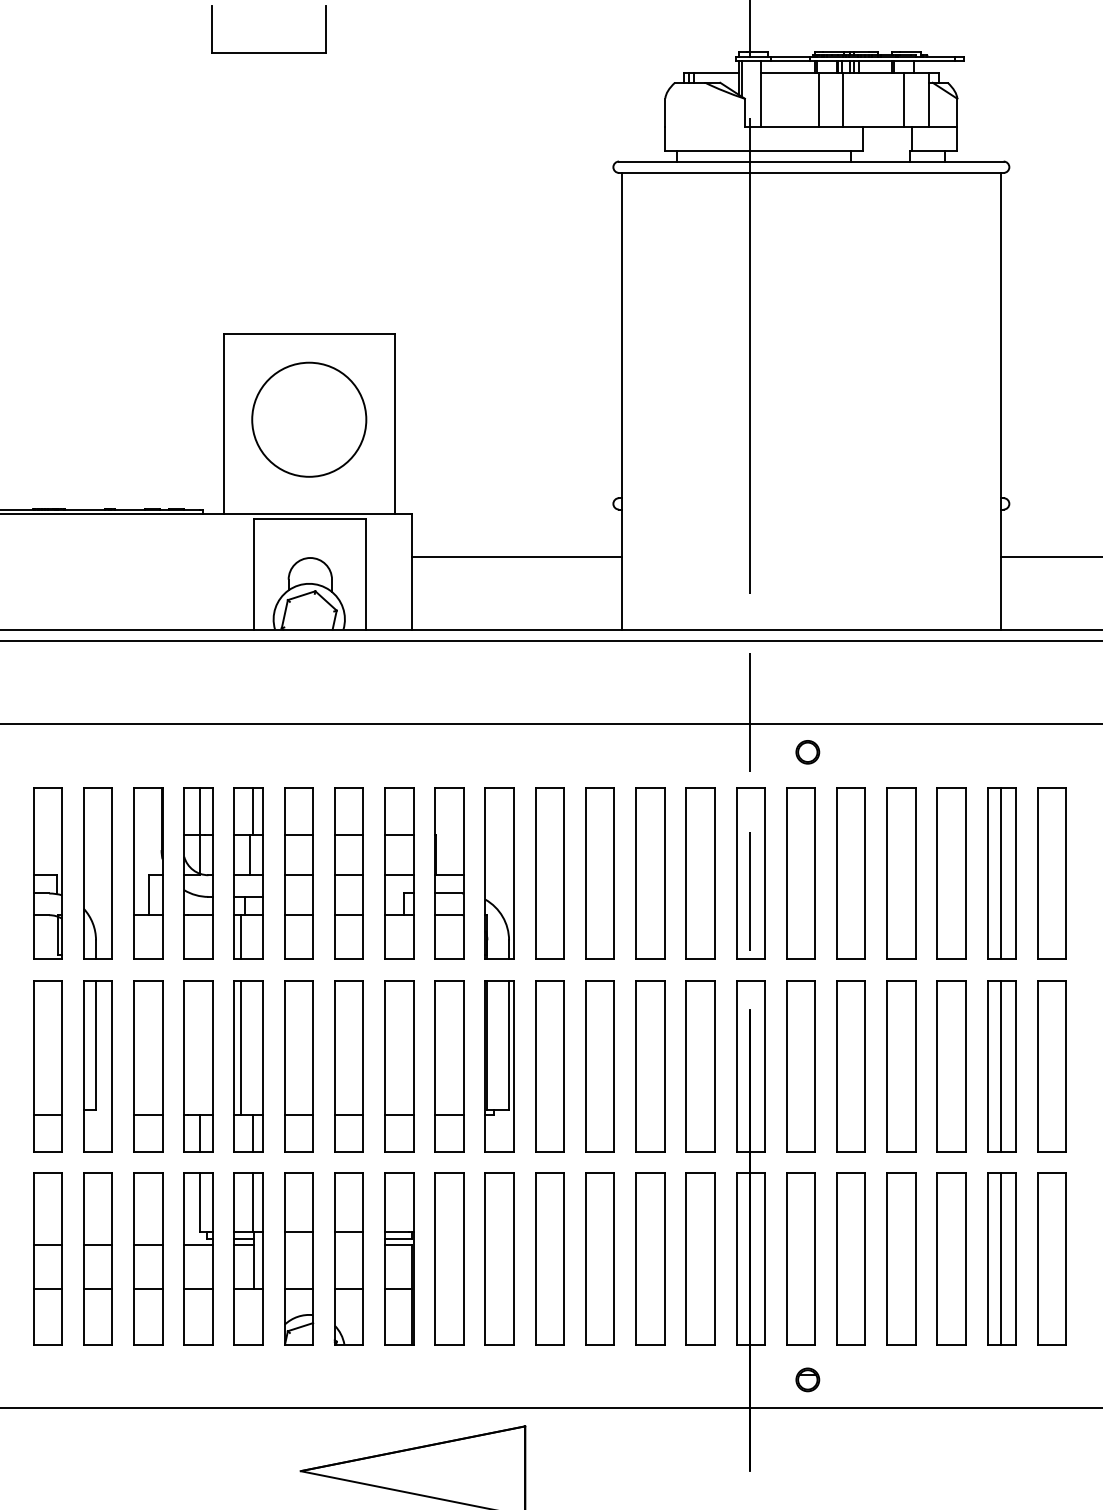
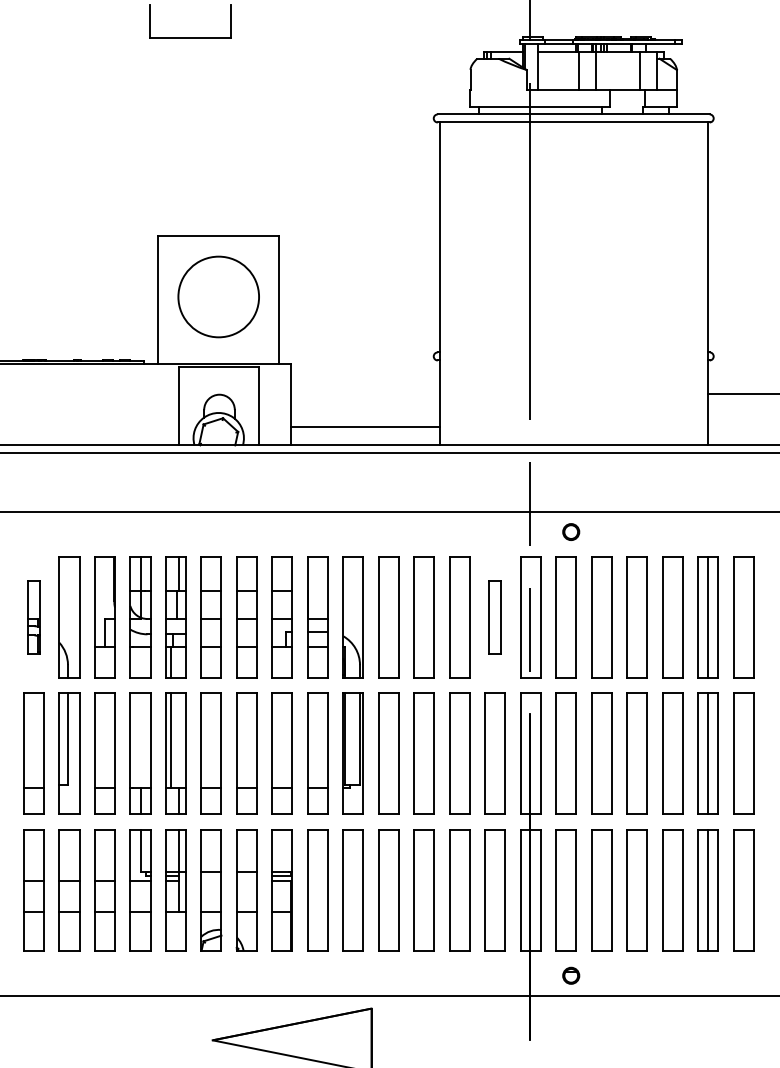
line: (516, 556) -> (365, 426), moved
part: (47, 873) -> (33, 617), size x0.6
part: (700, 873) -> (495, 617), size x0.6

